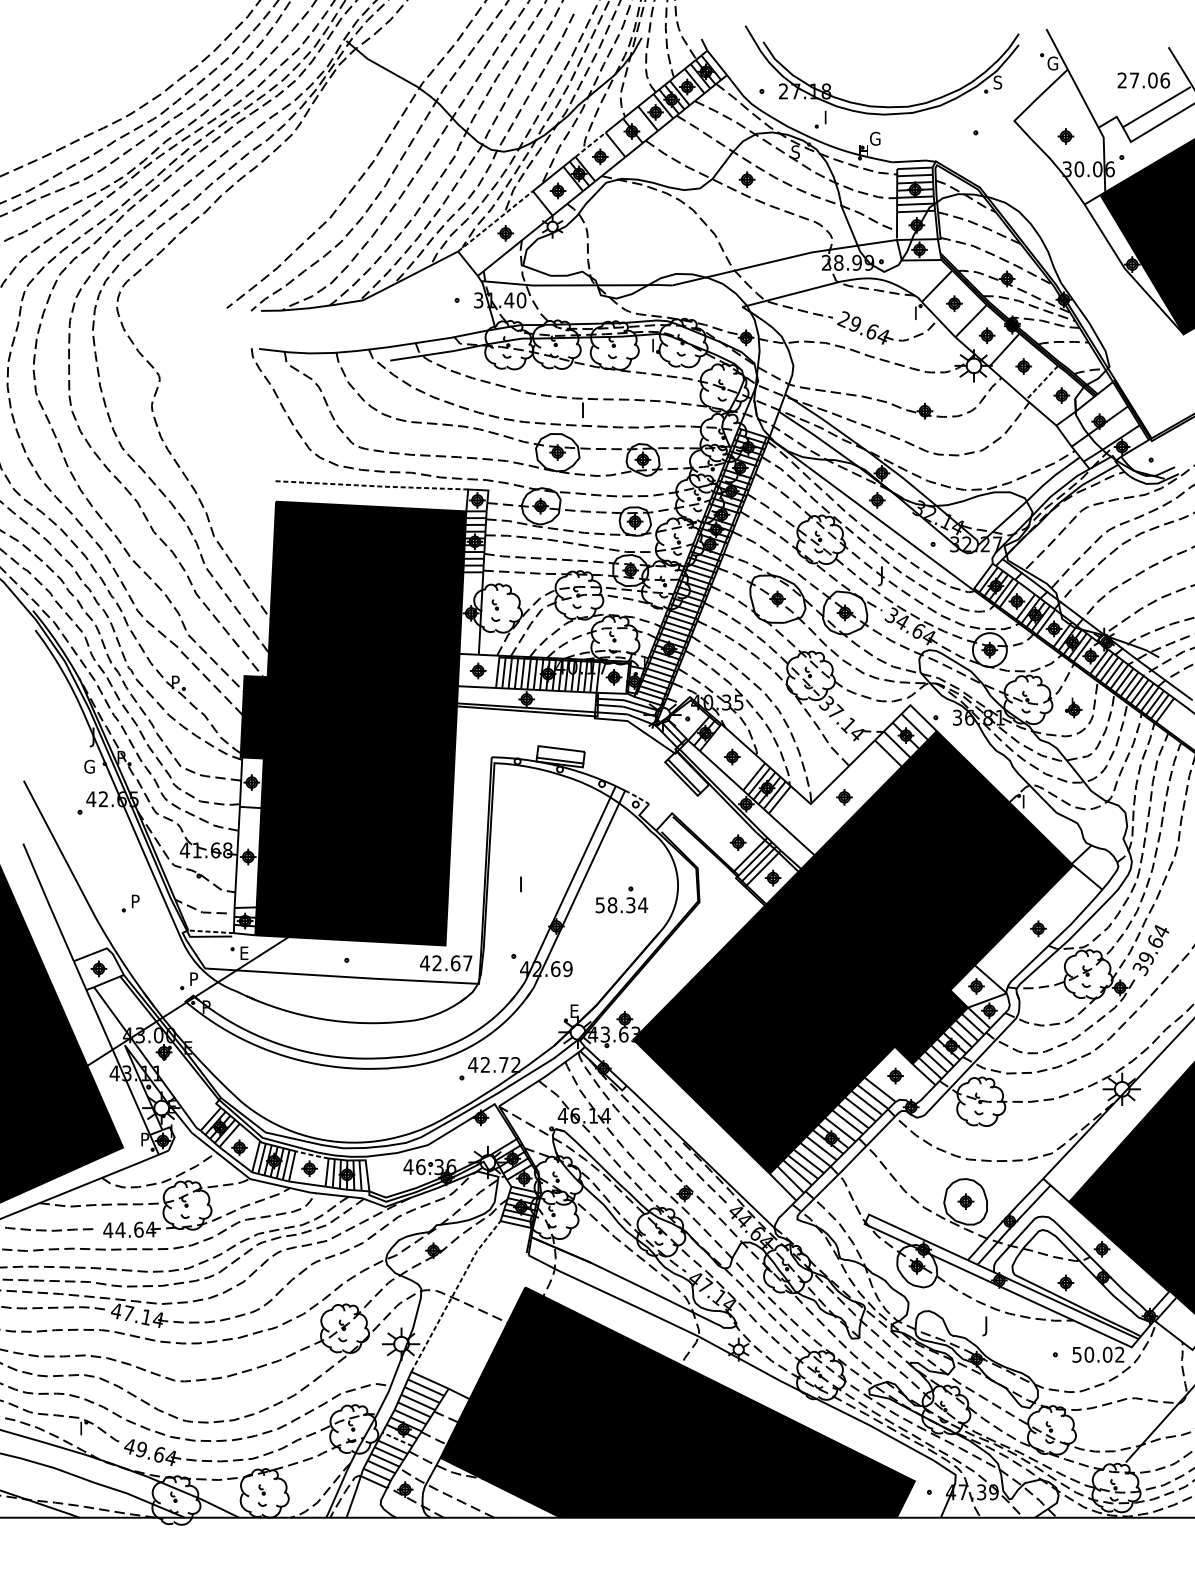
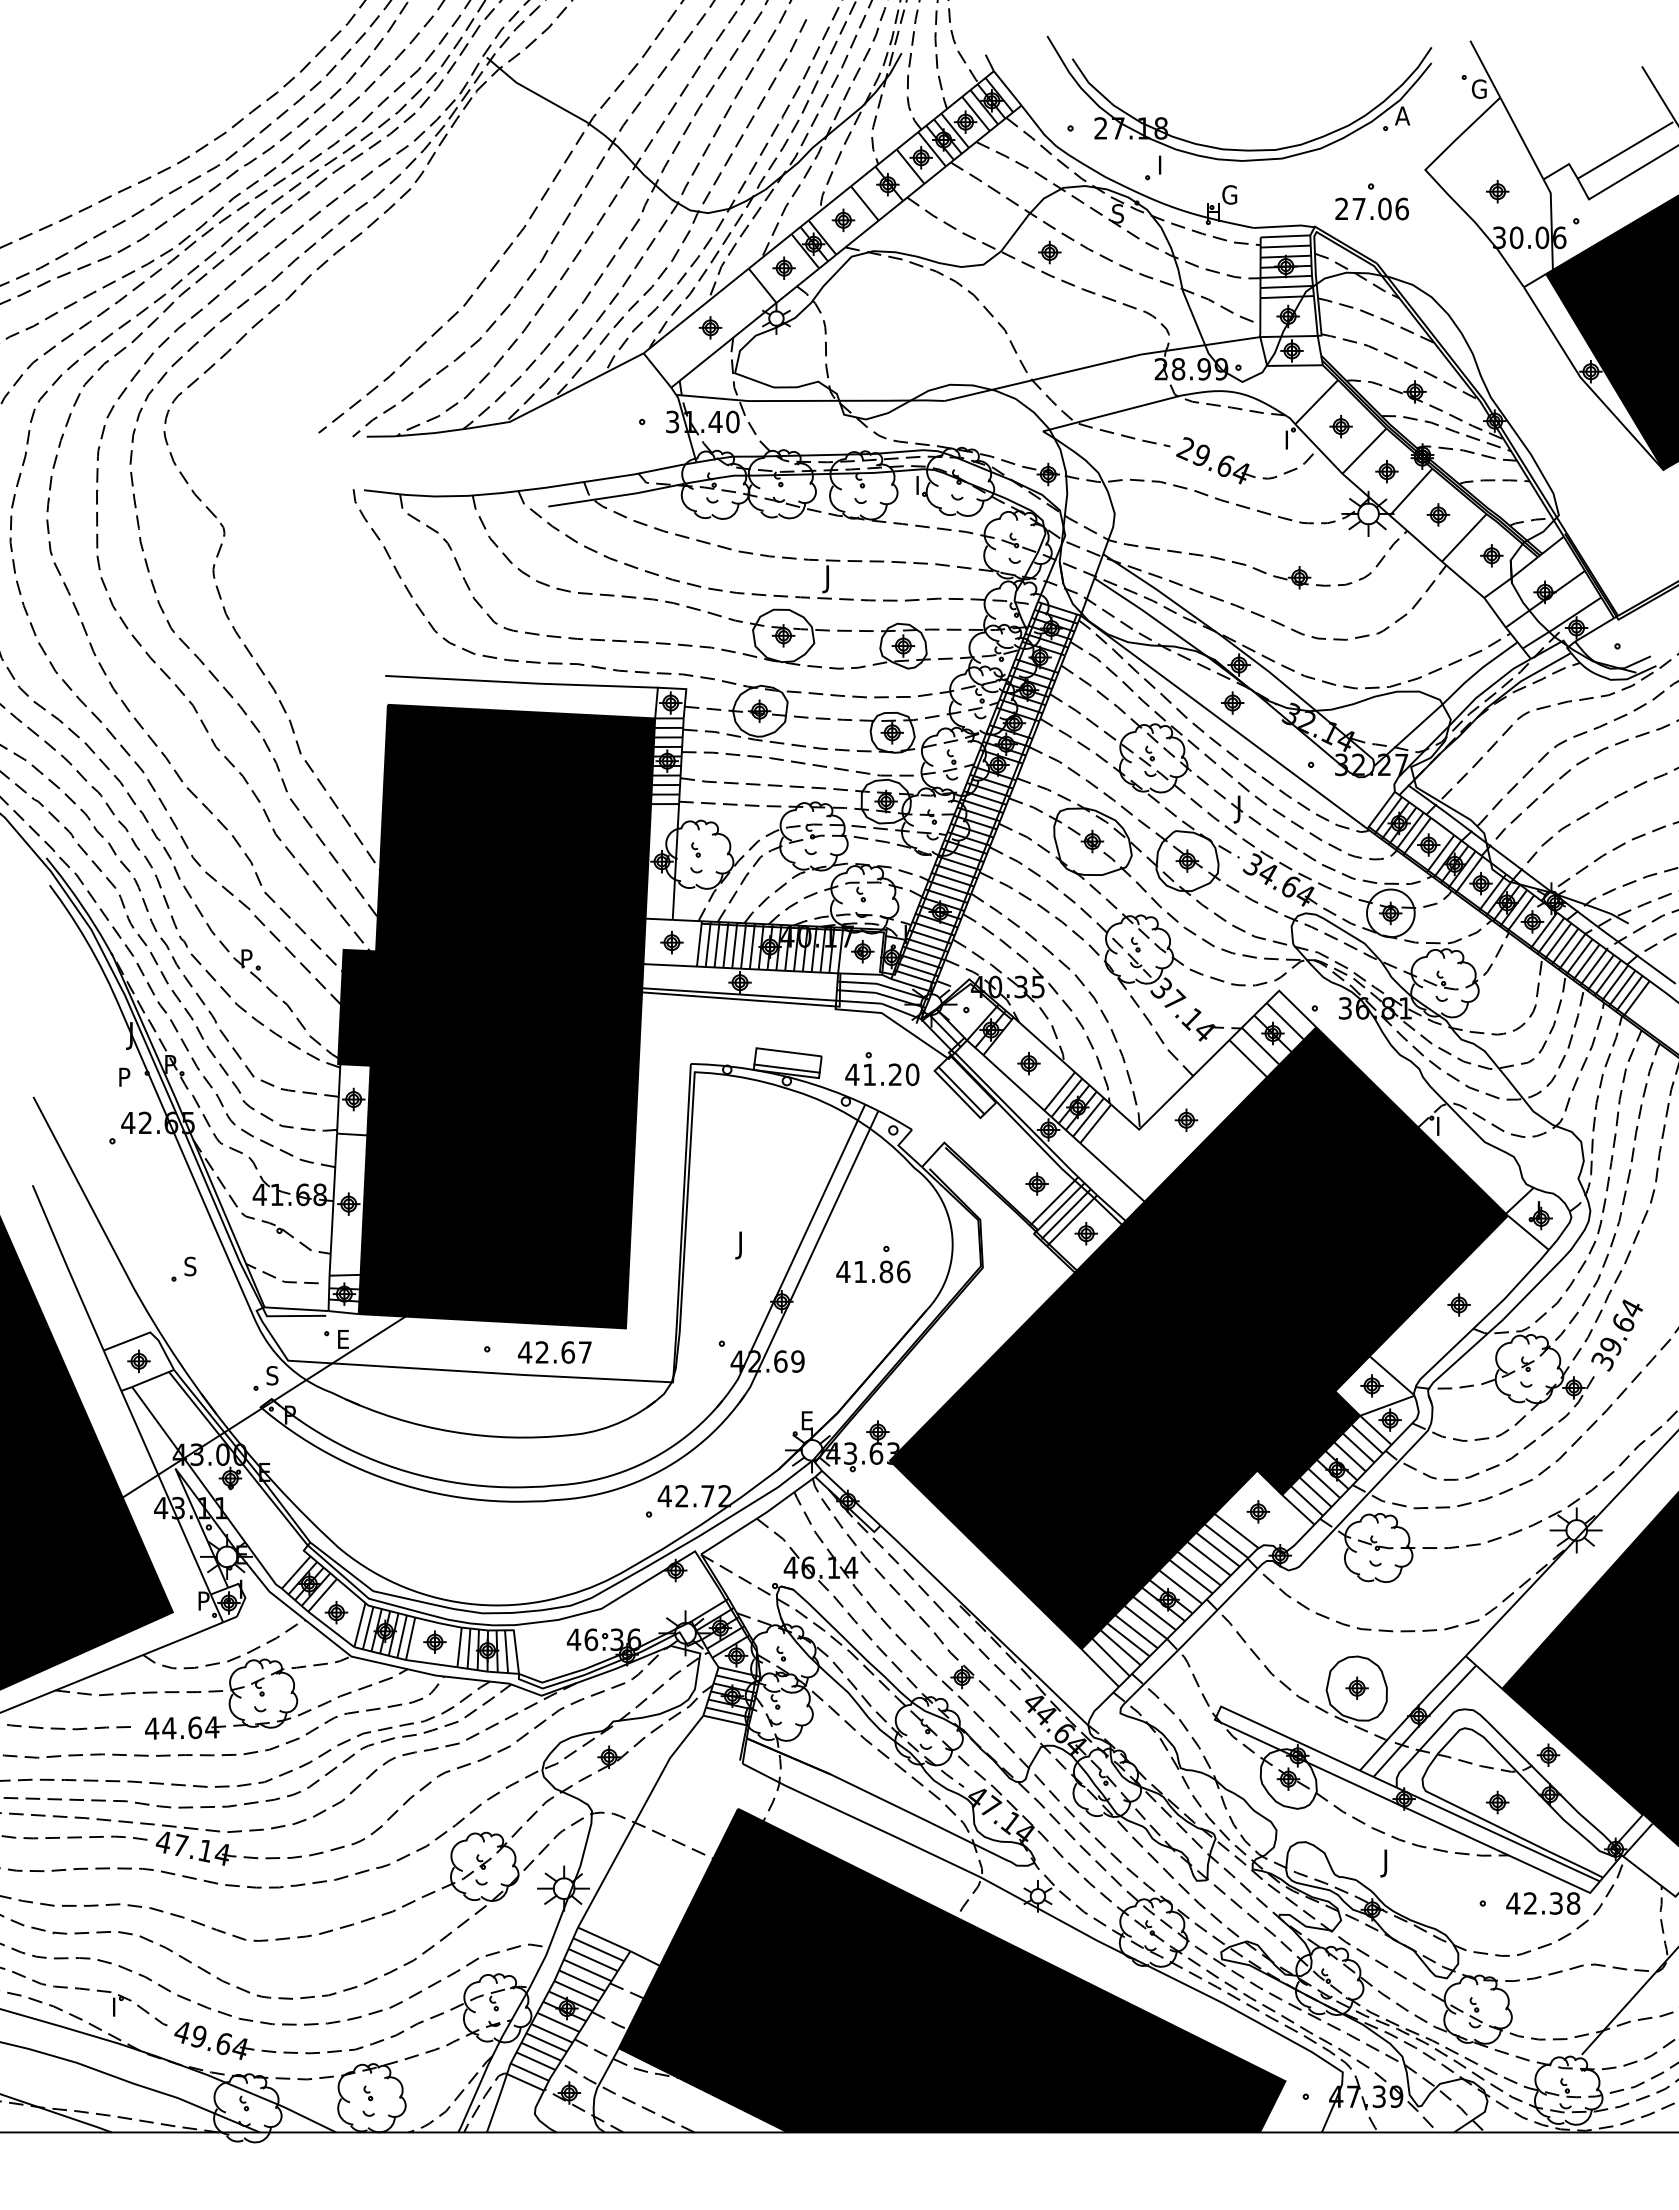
text: (1143, 80) -> (1371, 208), moved
text: (998, 82) -> (1402, 115), S -> A
line: (591, 144) -> (830, 203), dashed -> solid
line: (495, 221) -> (696, 310), dashed -> solid
line: (1042, 382) -> (1464, 537), dashed -> solid
text: (585, 412) -> (822, 579), I -> J
line: (371, 485) -> (521, 682), dashed -> solid
part: (1073, 707) -> (1540, 1215), moved
part: (633, 759) -> (889, 1067), added
text: (89, 766) -> (125, 1077), G -> P
line: (637, 796) -> (895, 1119), dashed -> solid
text: (523, 886) -> (735, 1245), I -> J
text: (135, 901) -> (190, 1266), P -> S
text: (621, 904) -> (873, 1271), 58.34 -> 41.86
line: (211, 932) -> (296, 1309), dashed -> solid
text: (445, 963) -> (554, 1352), moved
text: (193, 979) -> (272, 1375), P -> S
line: (312, 1155) -> (439, 1623), dashed -> solid
line: (453, 1294) -> (637, 1818), dashed -> solid
text: (1098, 1354) -> (1543, 1903), 50.02 -> 42.38
line: (396, 1439) -> (557, 2022), dashed -> solid

